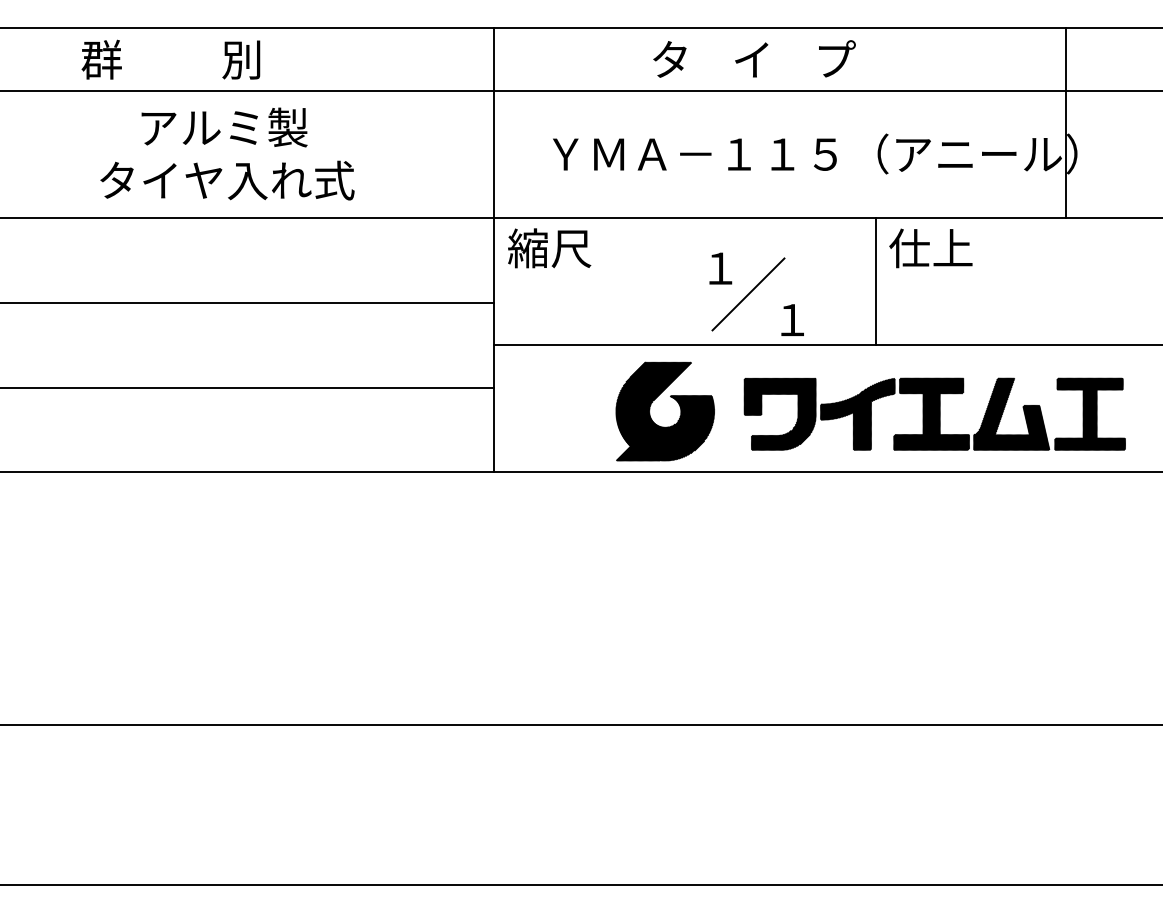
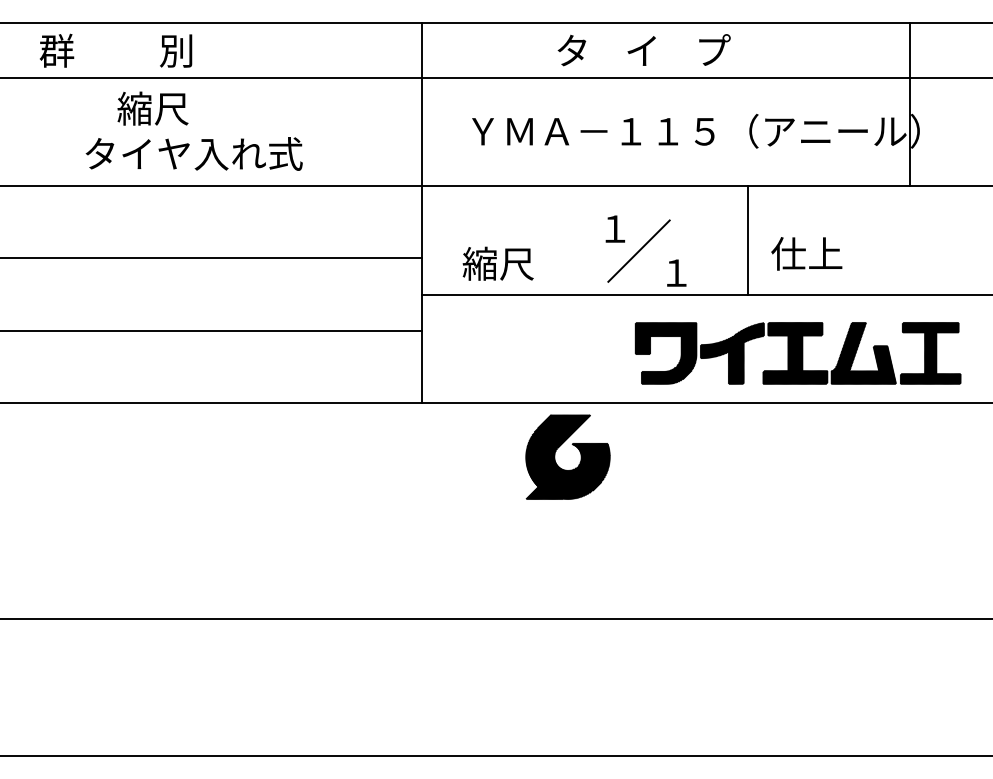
text: (171, 59) -> (116, 50), moved
text: (221, 127) -> (189, 108), アルミ製 -> 縮尺
text: (548, 247) -> (497, 263), moved
text: (930, 247) -> (806, 253), moved
part: (650, 410) -> (555, 456), moved

